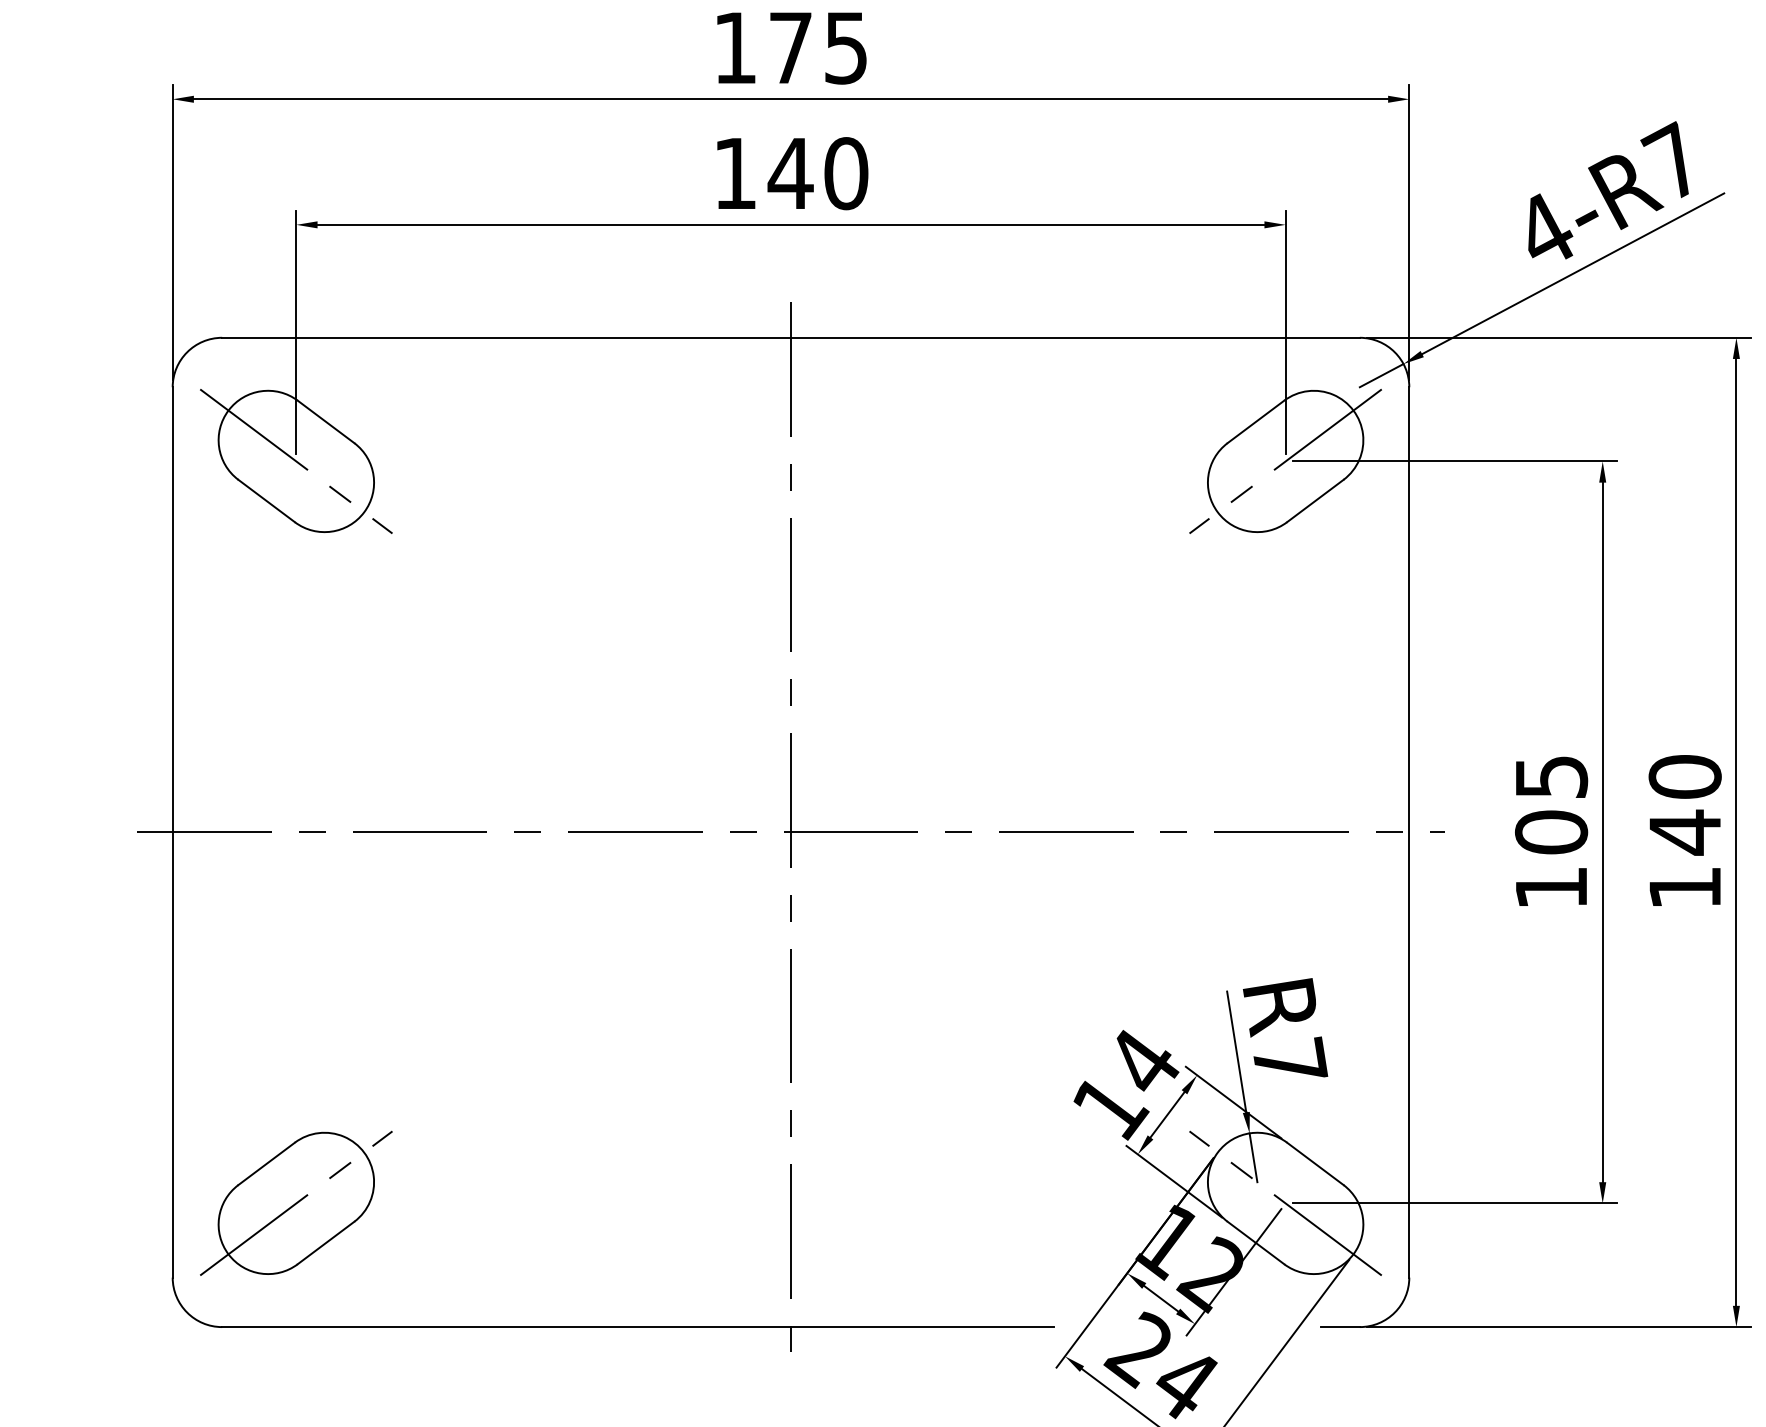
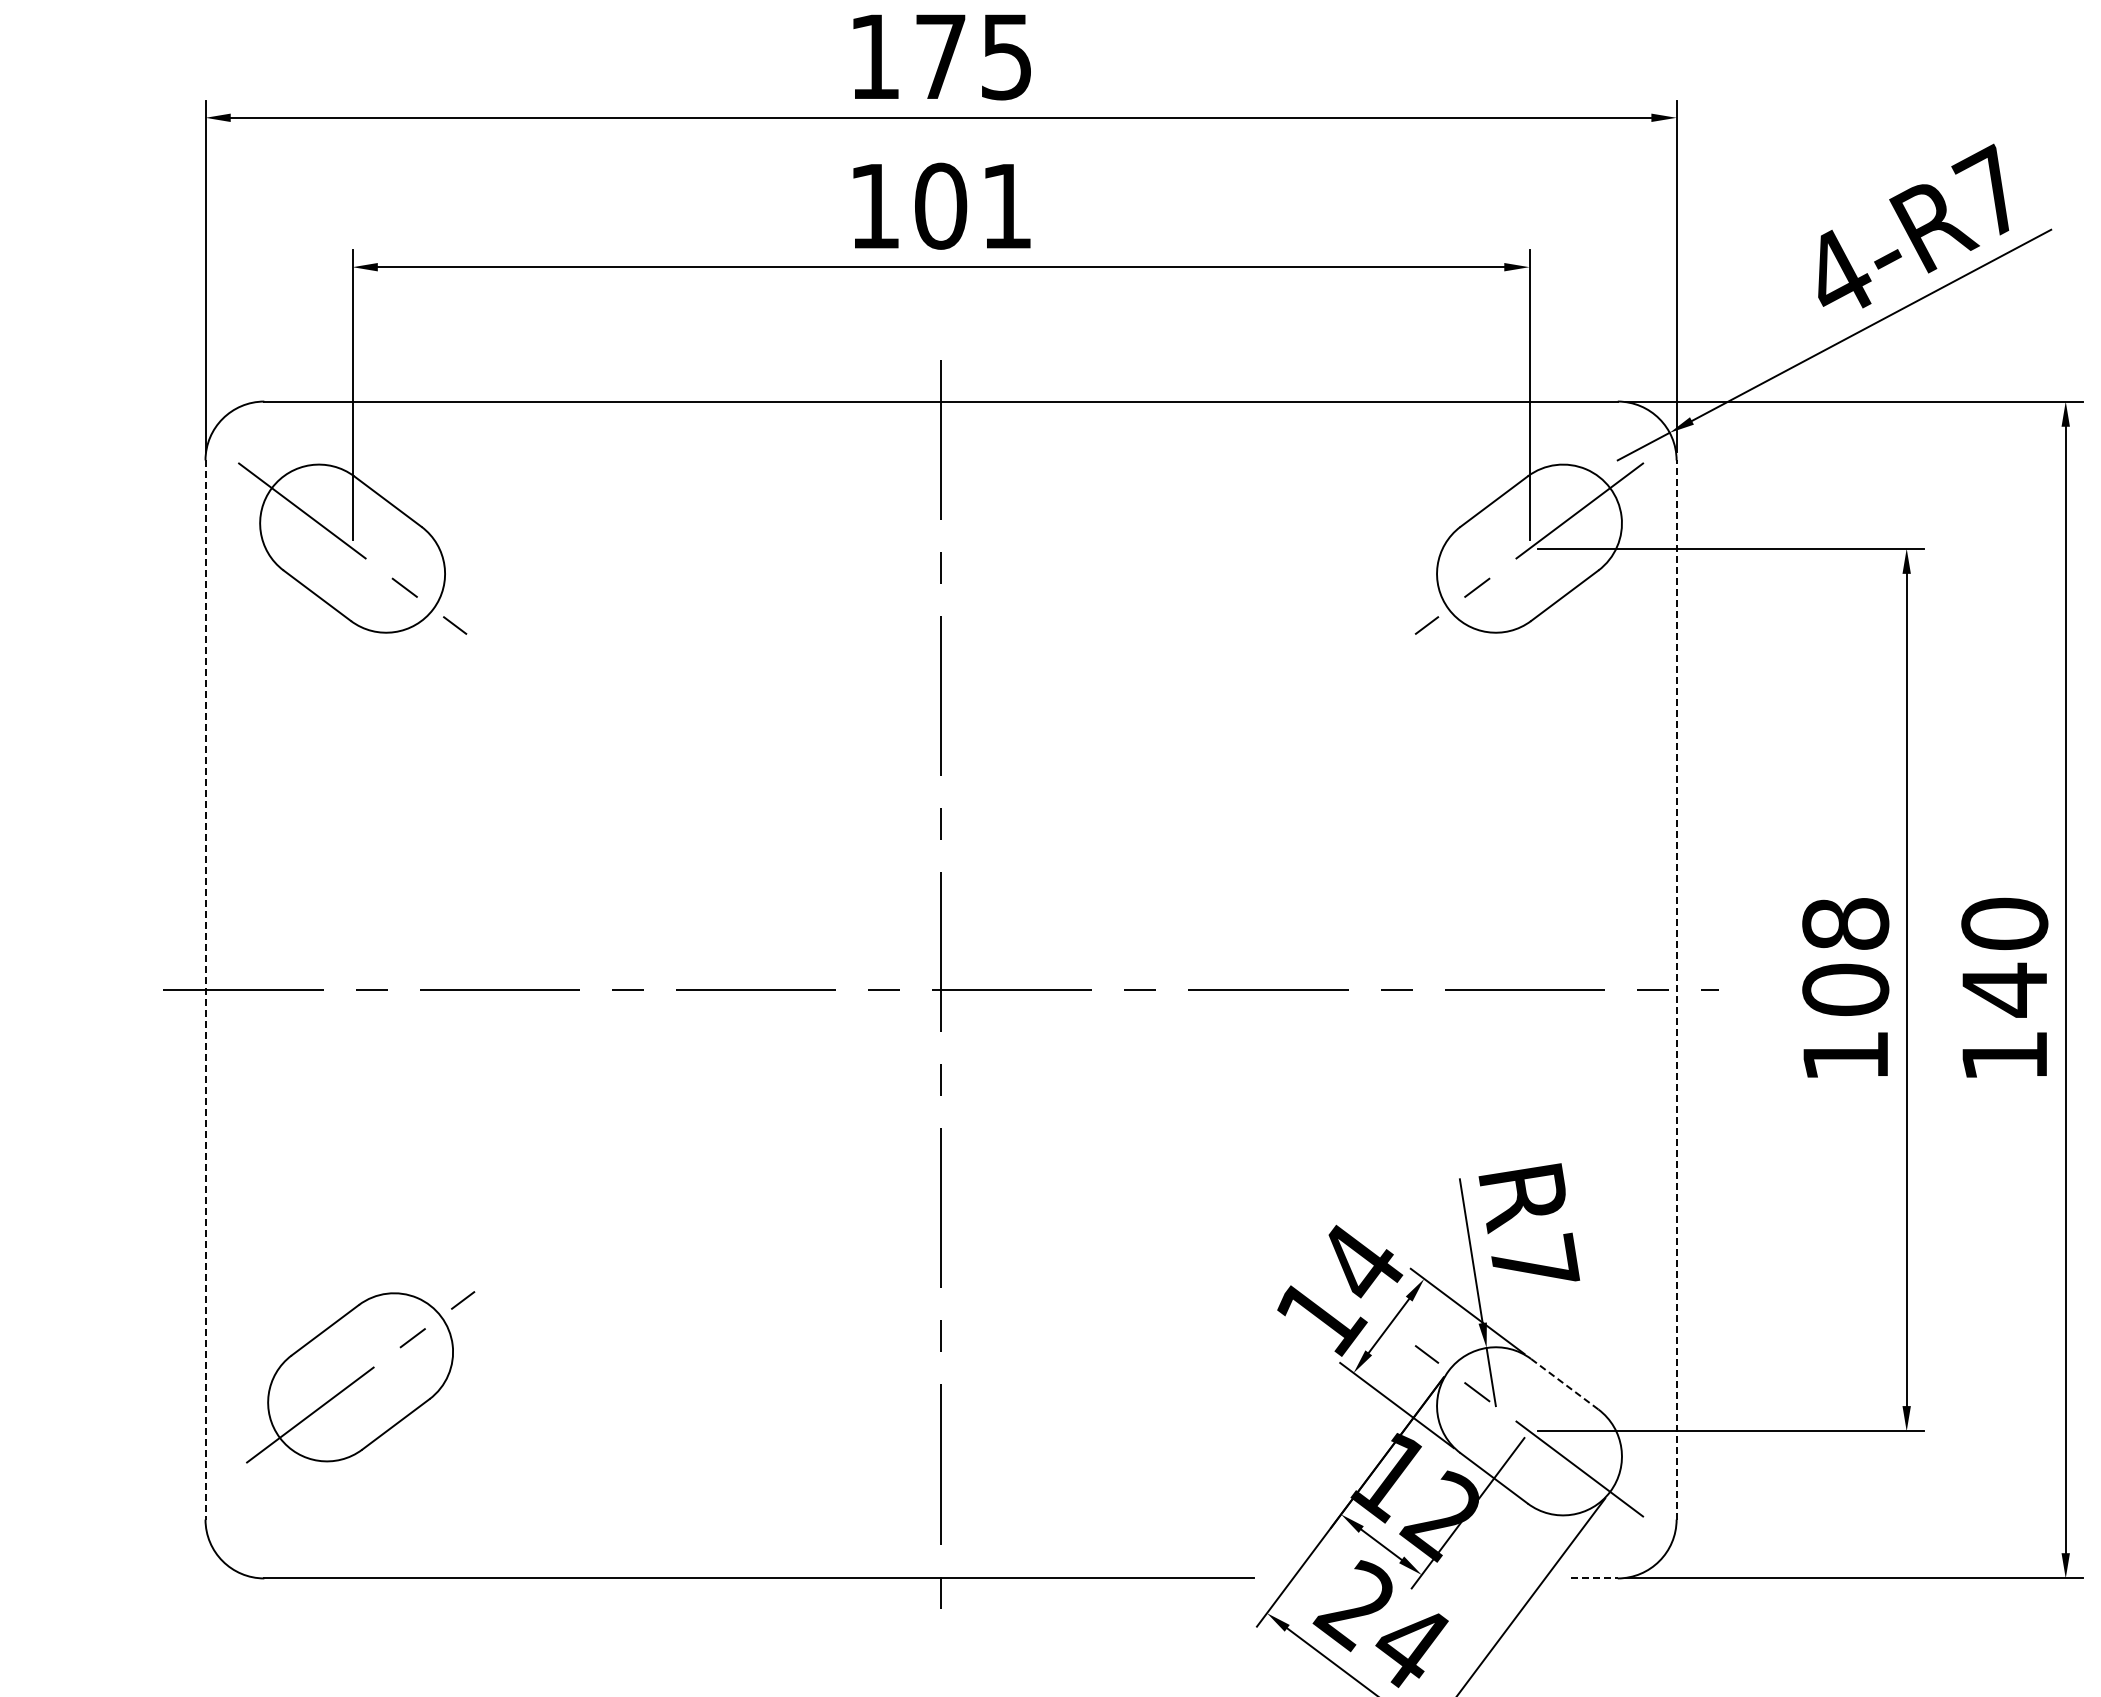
text: (818, 172) -> (973, 205), 140 -> 101
text: (1551, 776) -> (1845, 923), 105 -> 108
line: (172, 832) -> (205, 990), solid -> dashed
line: (1409, 832) -> (1676, 990), solid -> dashed
line: (1315, 1163) -> (1564, 1383), solid -> dashed
part: (296, 1203) -> (360, 1377), moved
line: (1340, 1327) -> (1594, 1578), solid -> dashed

